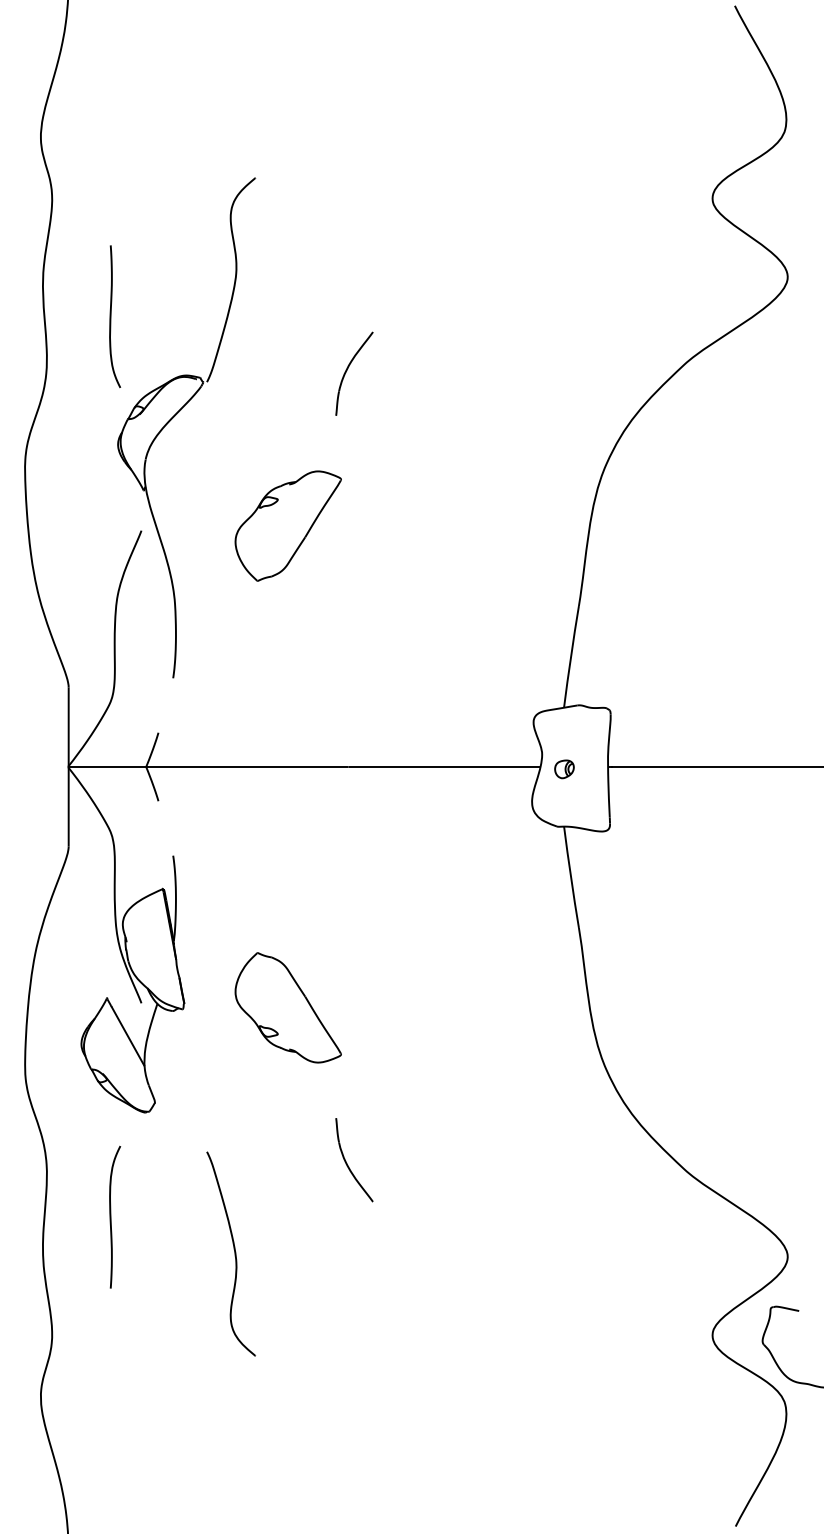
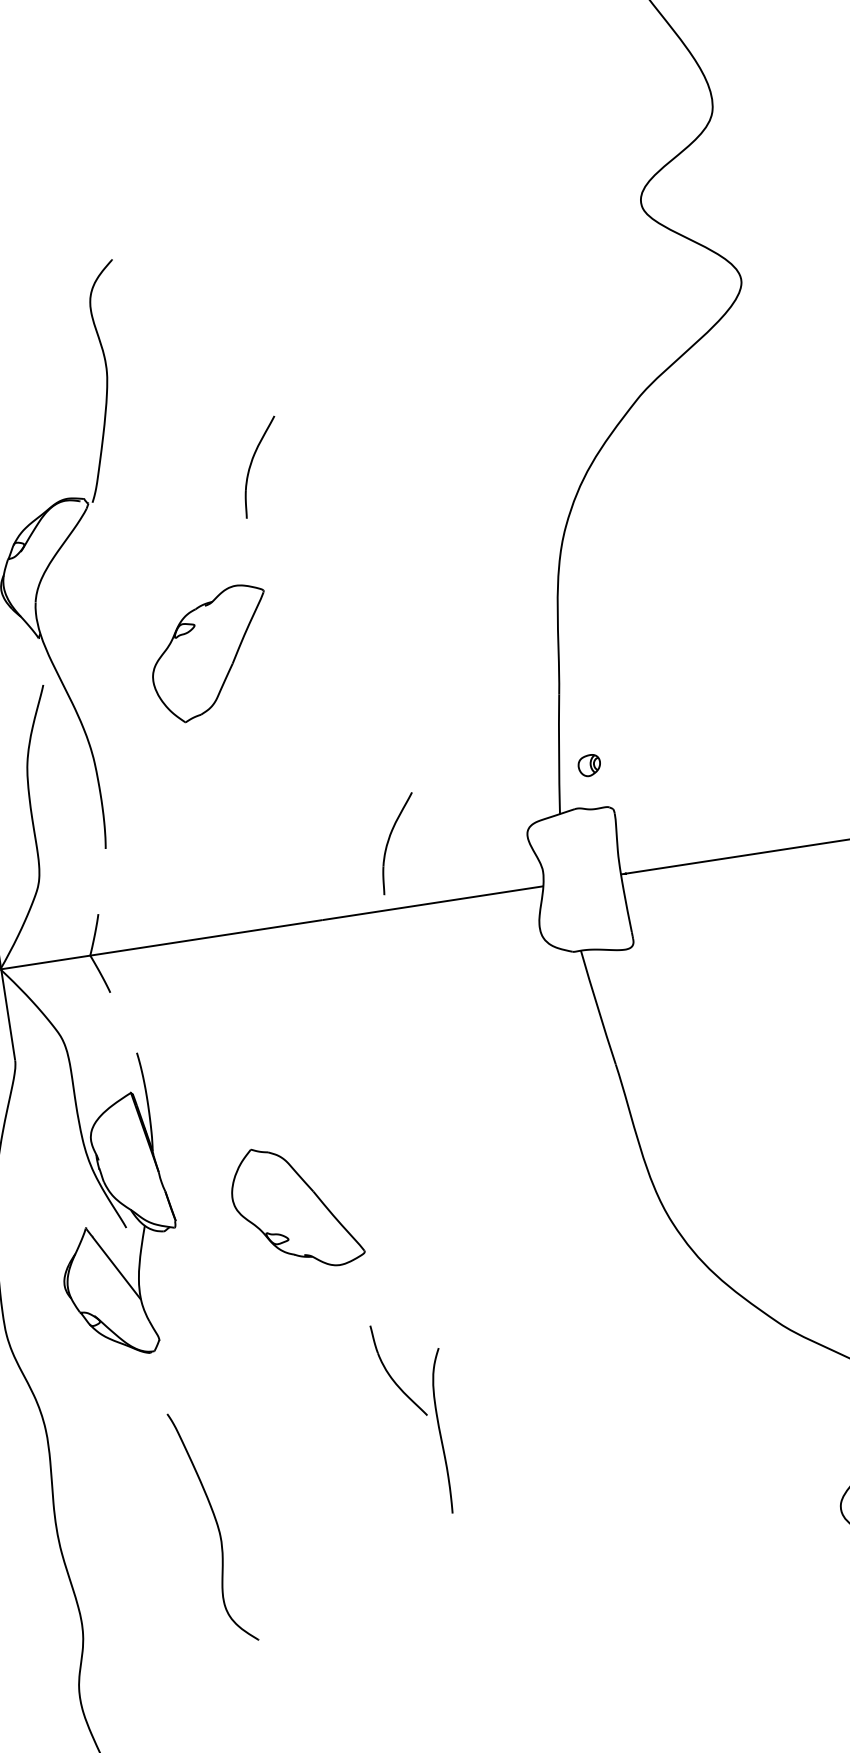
part: (415, 708) -> (389, 841), added
part: (564, 769) -> (589, 765), moved
curve: (111, 1216) -> (440, 1430), moved
part: (230, 1253) -> (212, 1526), moved

